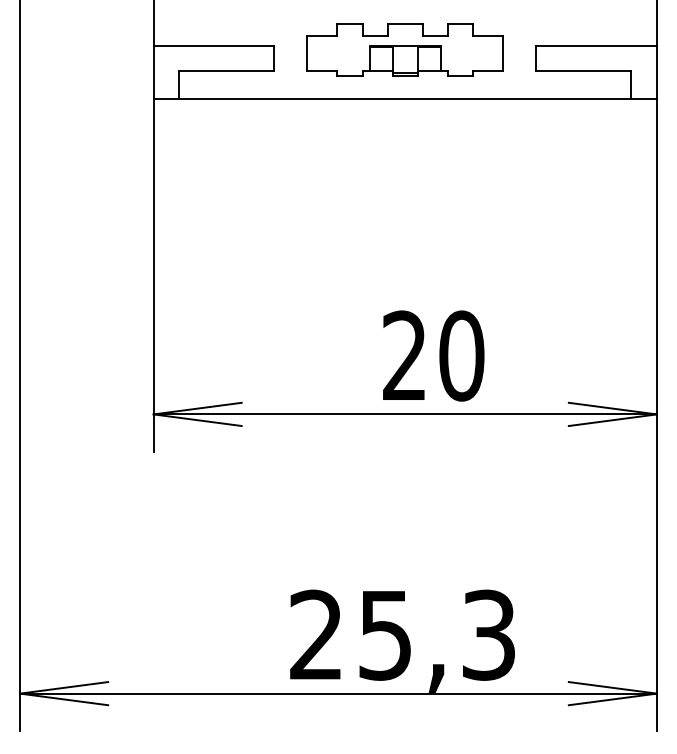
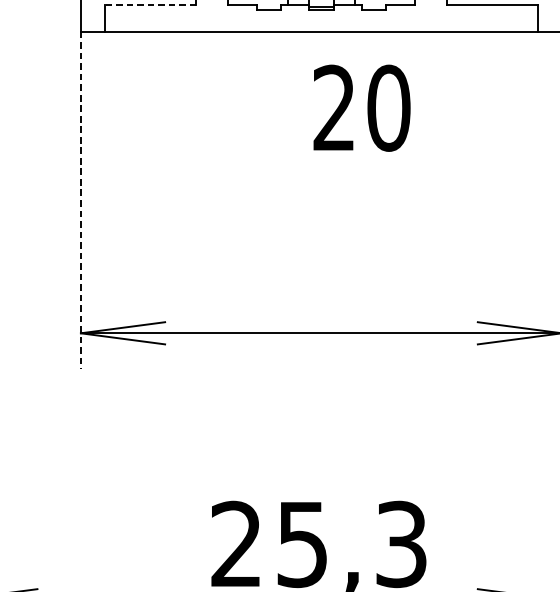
line: (226, 71) -> (150, 5), solid -> dashed
line: (153, 275) -> (80, 200), solid -> dashed
text: (433, 355) -> (361, 107), moved

